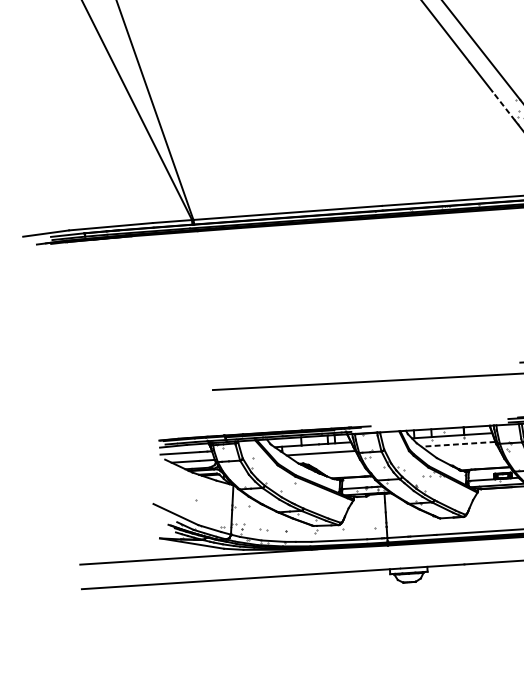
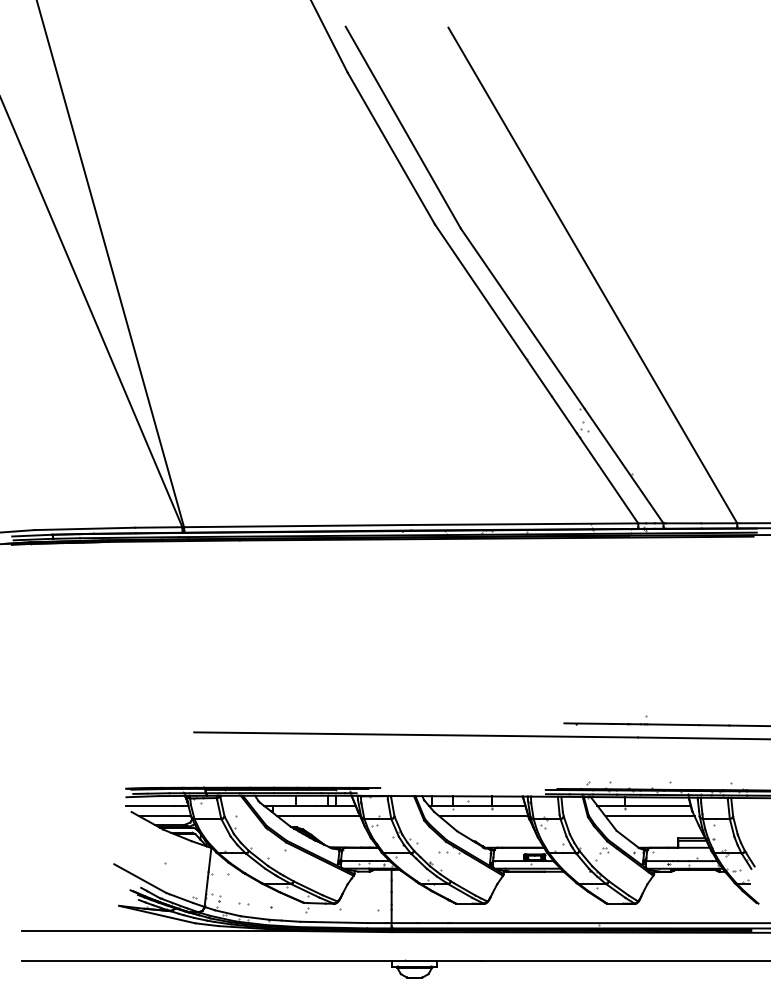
line: (503, 105) -> (564, 414), dashed -> solid
line: (458, 444) -> (483, 816), dashed -> solid

